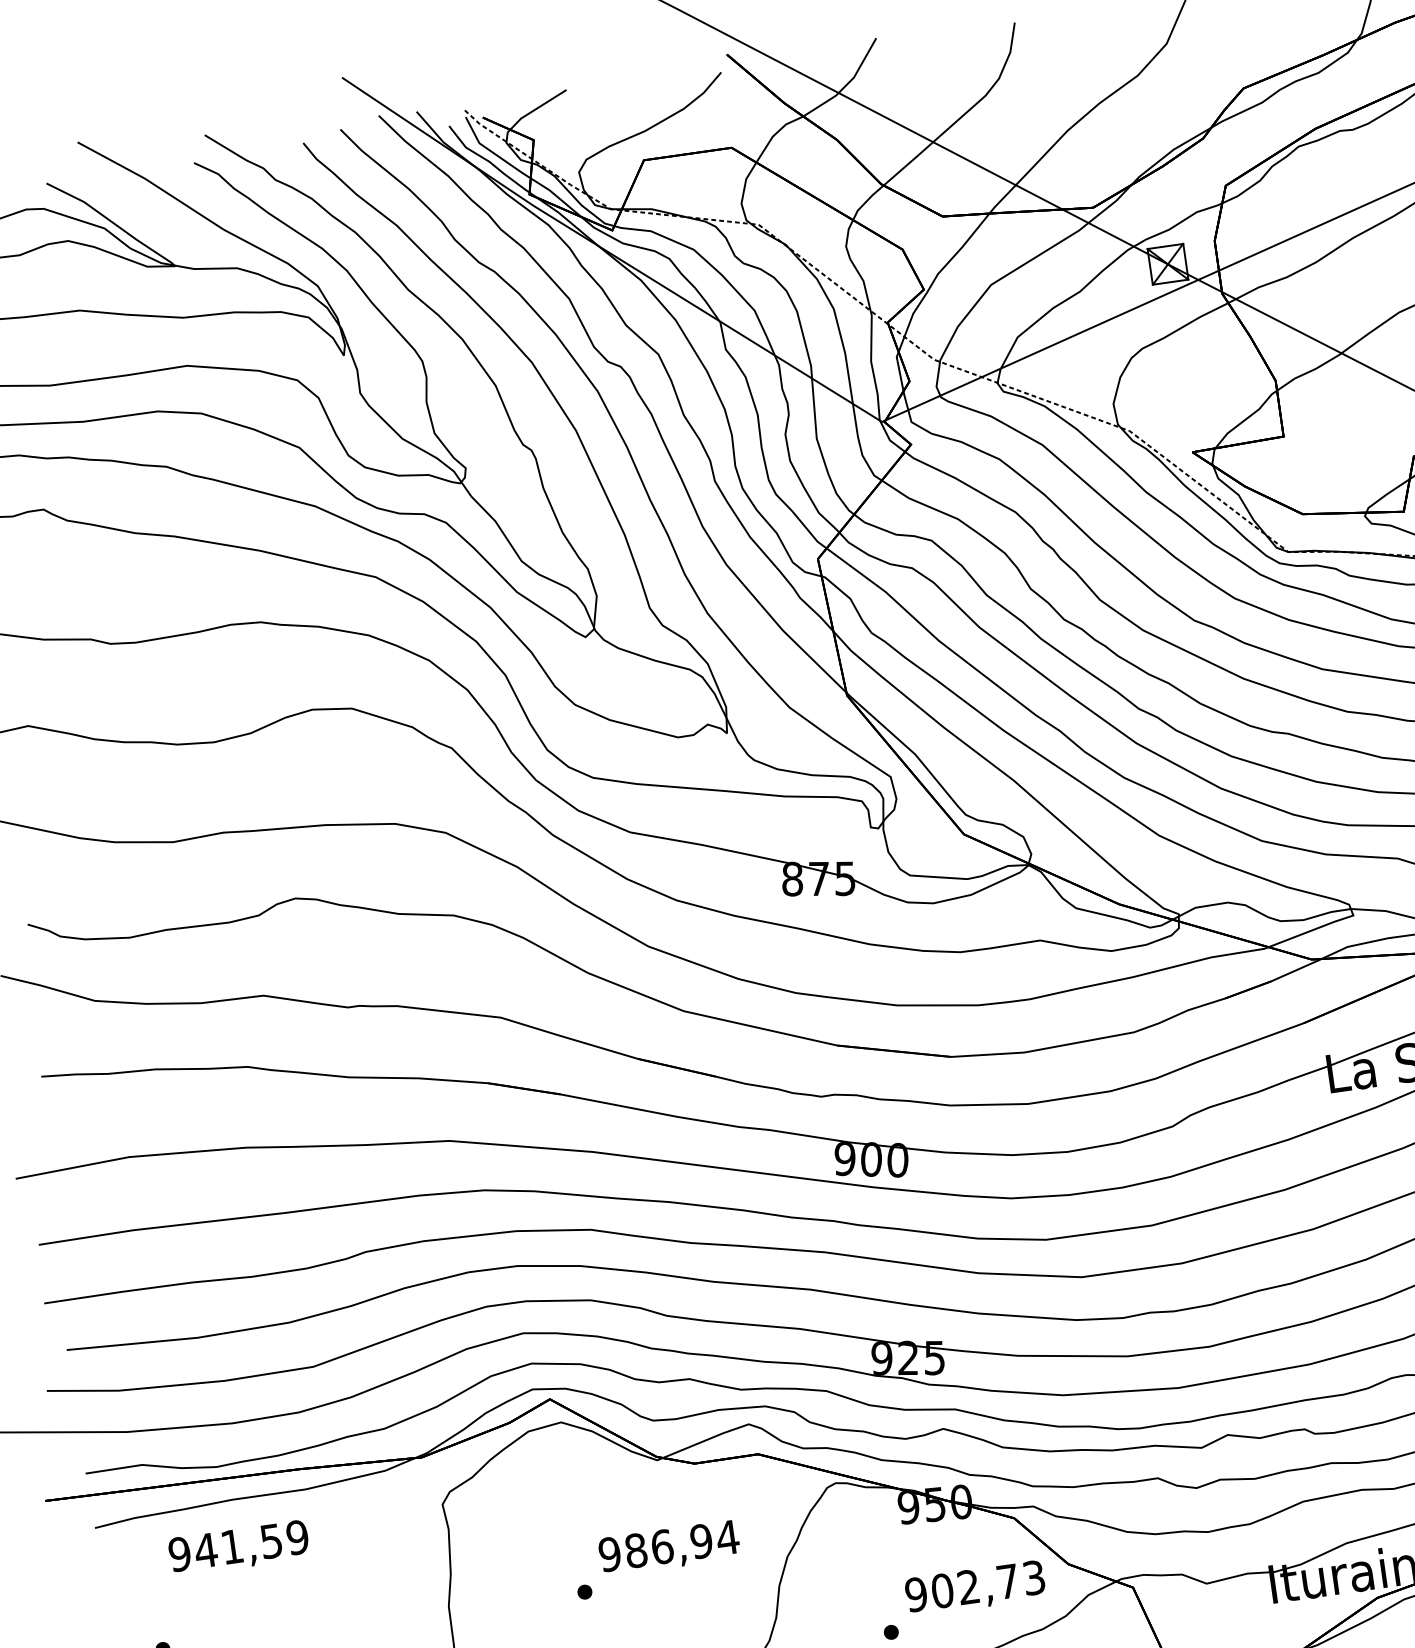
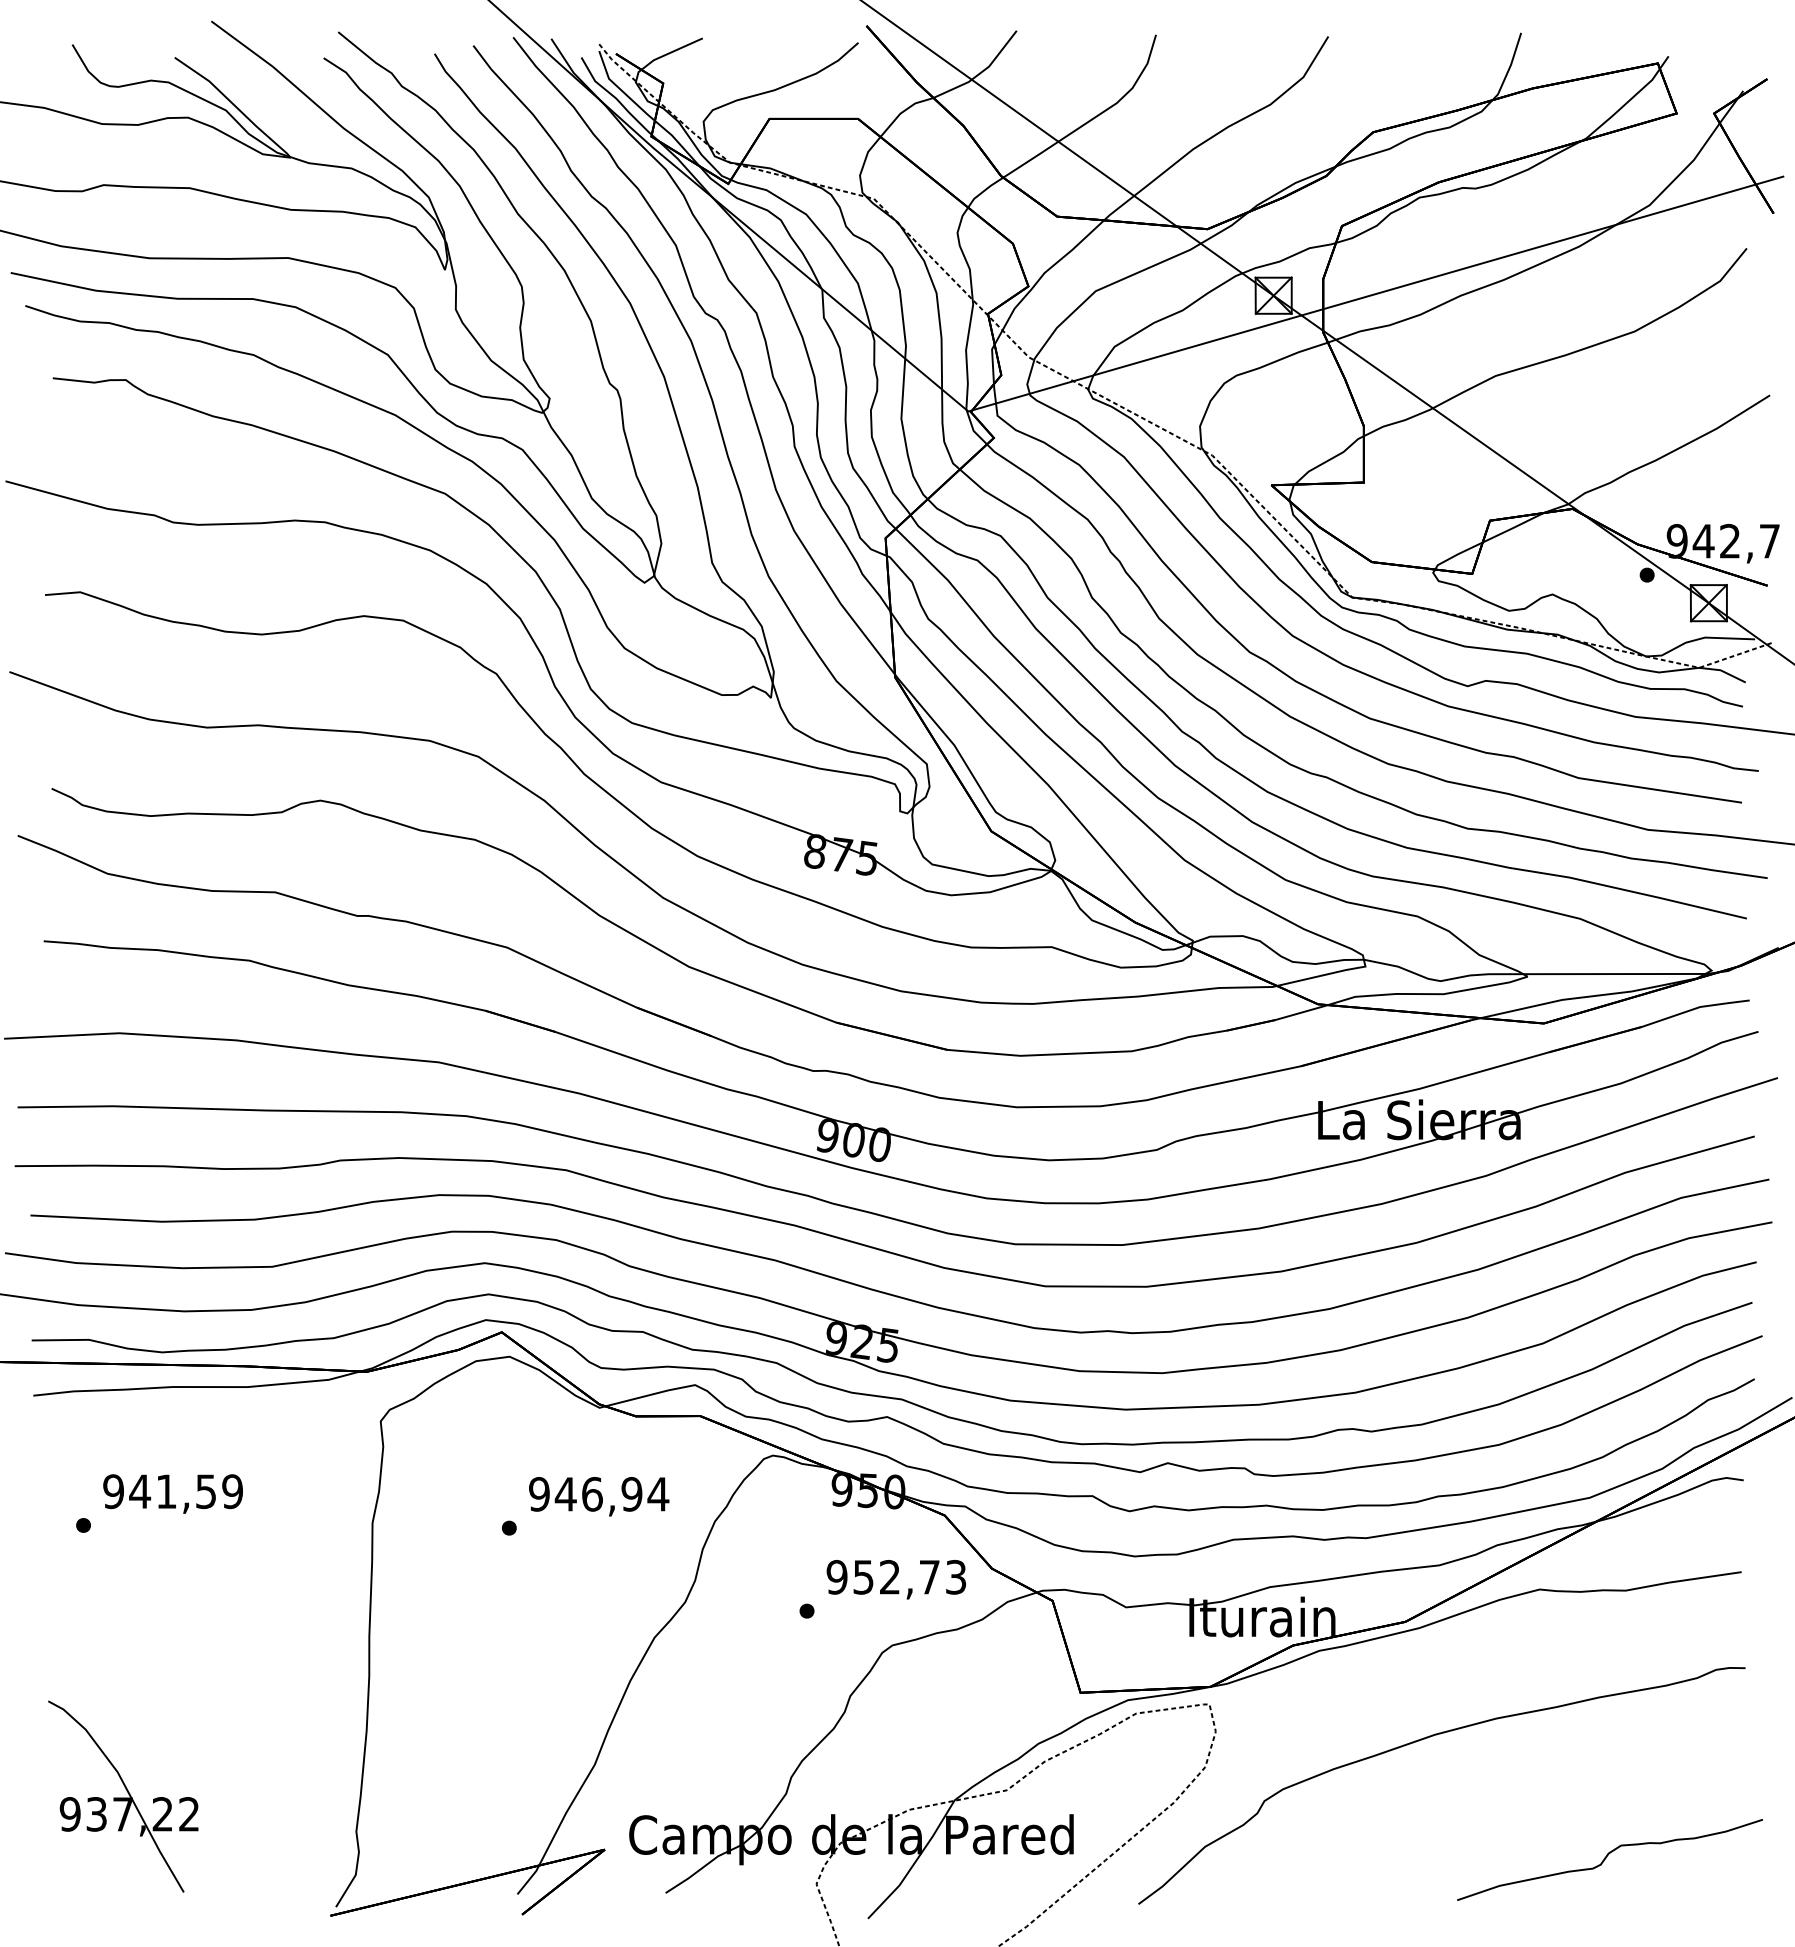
text: (238, 1547) -> (172, 1493), moved
text: (635, 1550) -> (565, 1494), 986,94 -> 946,94
text: (942, 1590) -> (863, 1576), 902,73 -> 952,73

